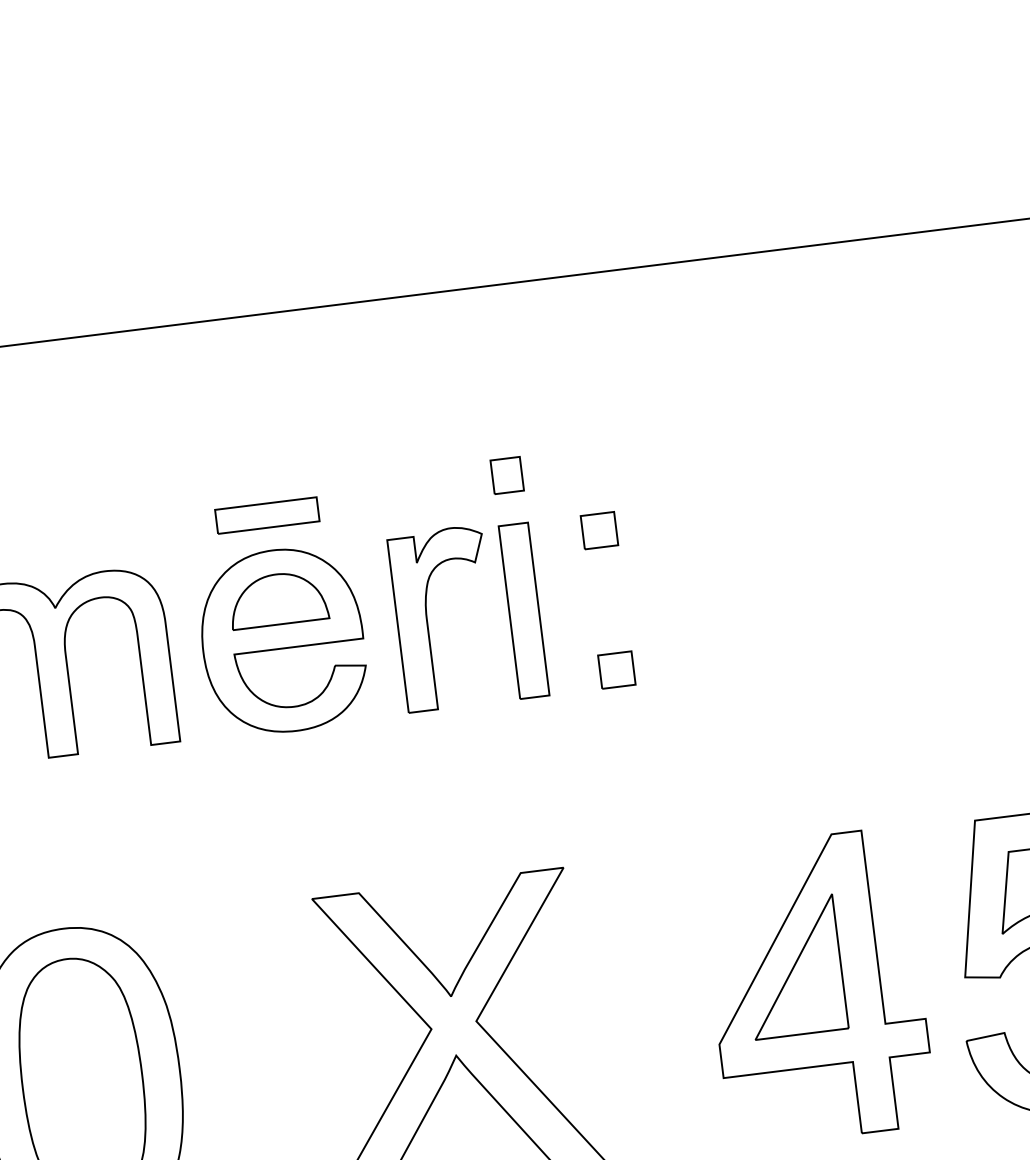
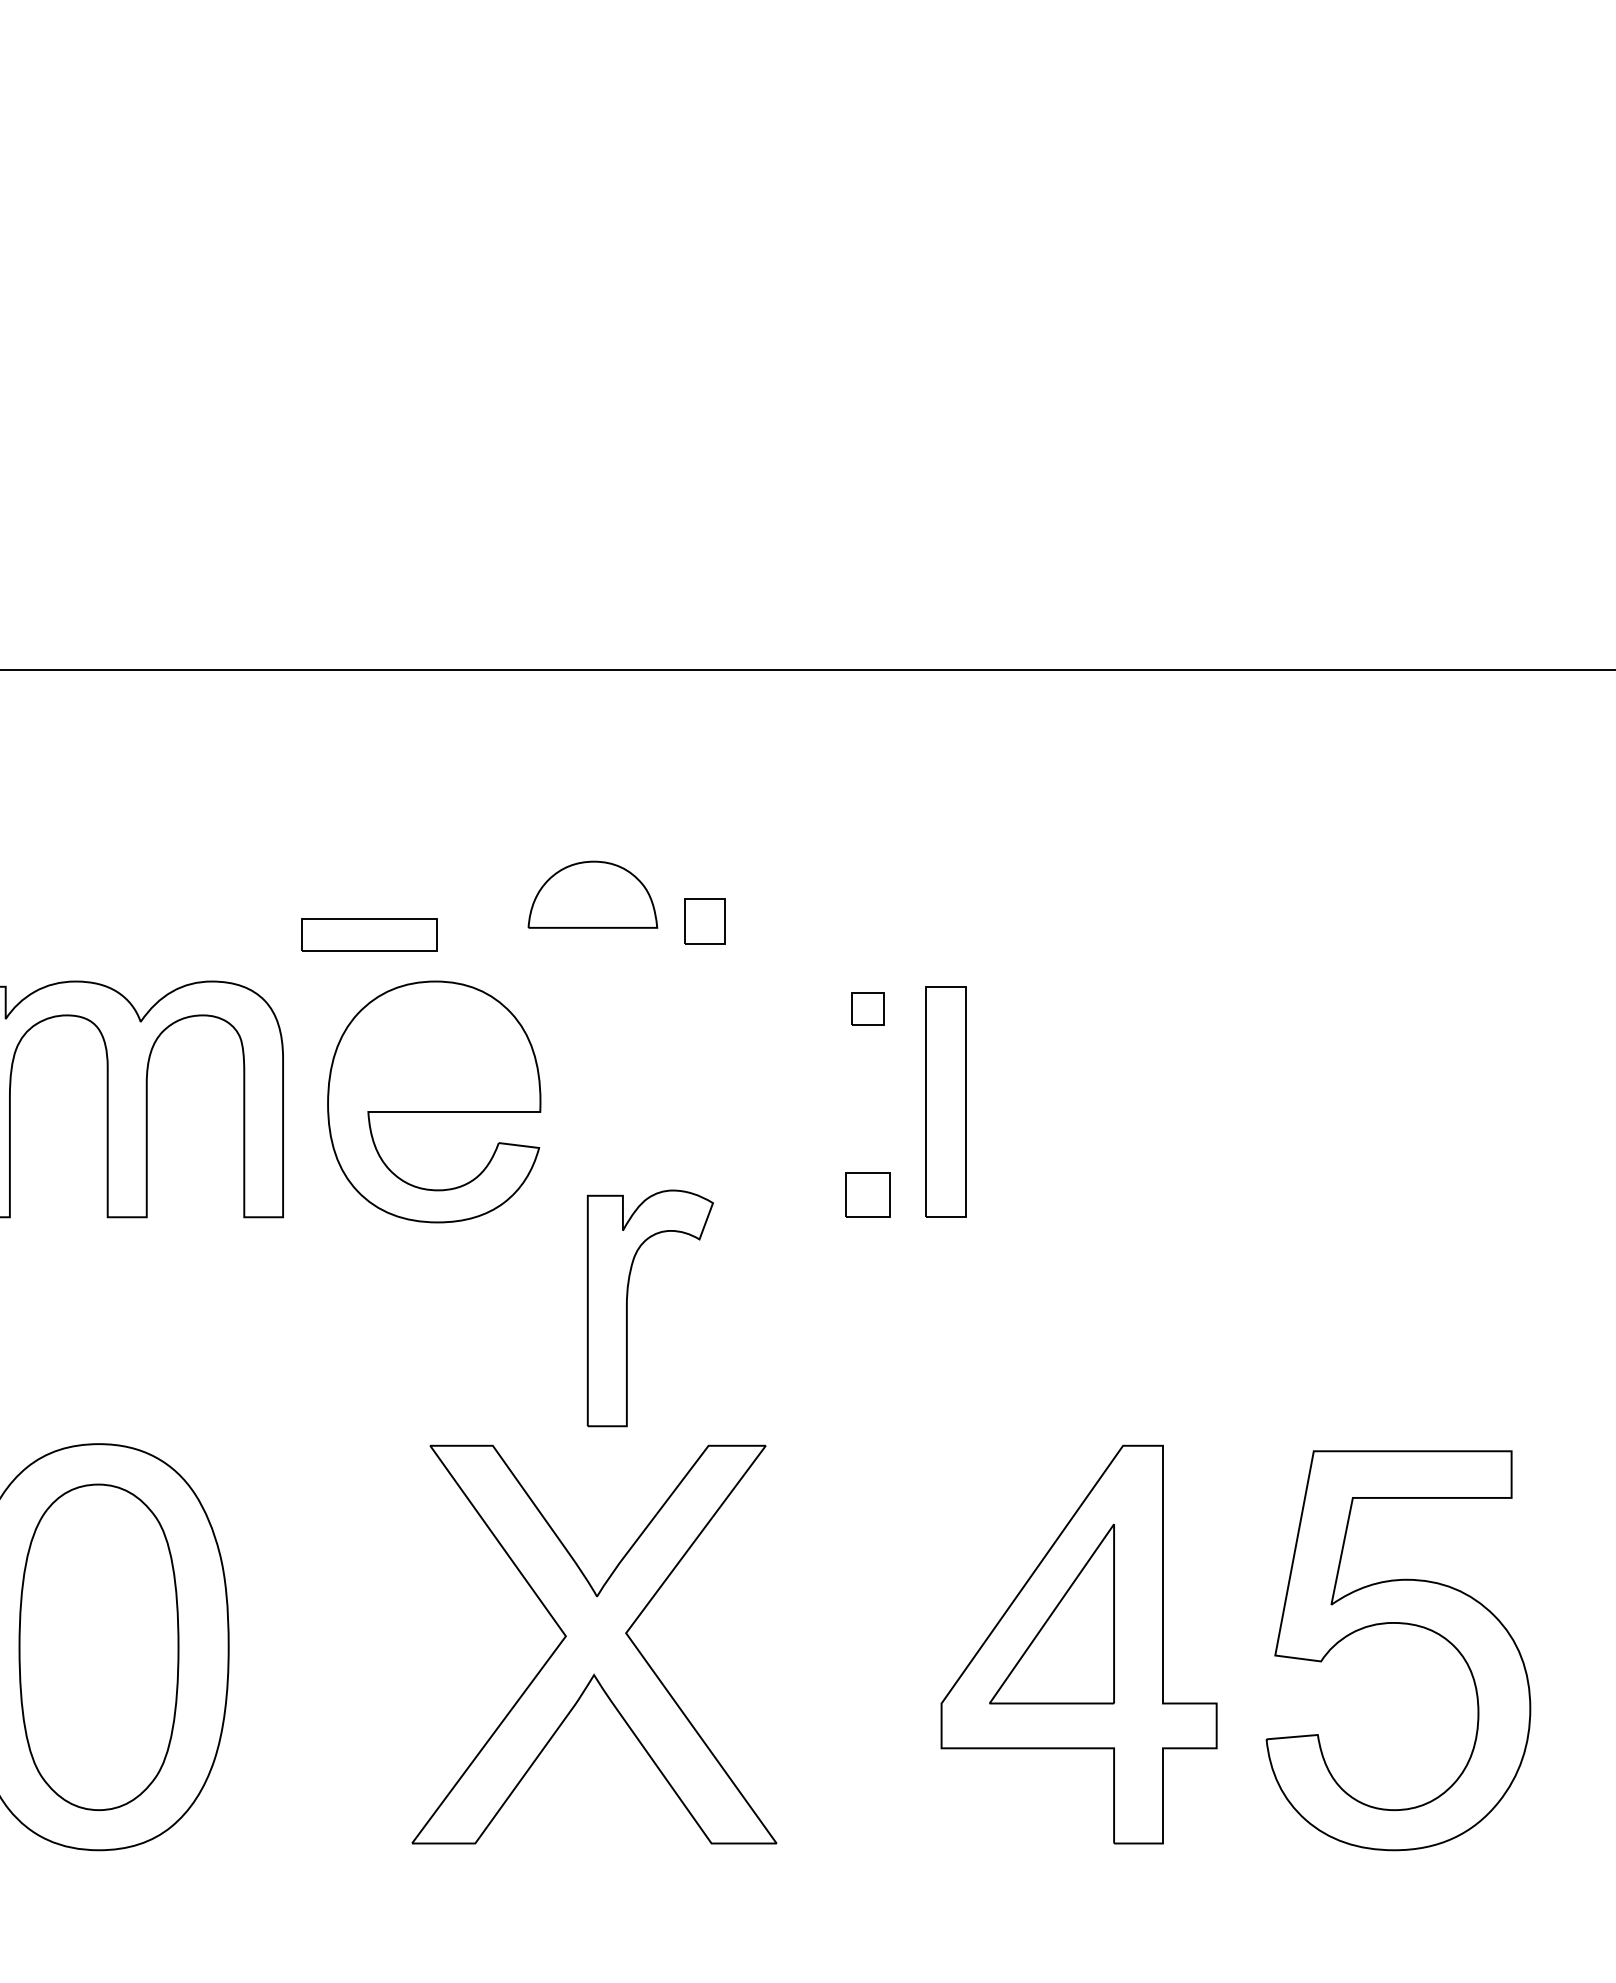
part: (506, 475) -> (704, 921), moved
part: (267, 515) -> (369, 934), moved
part: (598, 530) -> (867, 1008), size x0.7
part: (277, 599) -> (592, 894), moved
part: (523, 610) -> (945, 1101), moved
part: (427, 620) -> (627, 1308), moved

